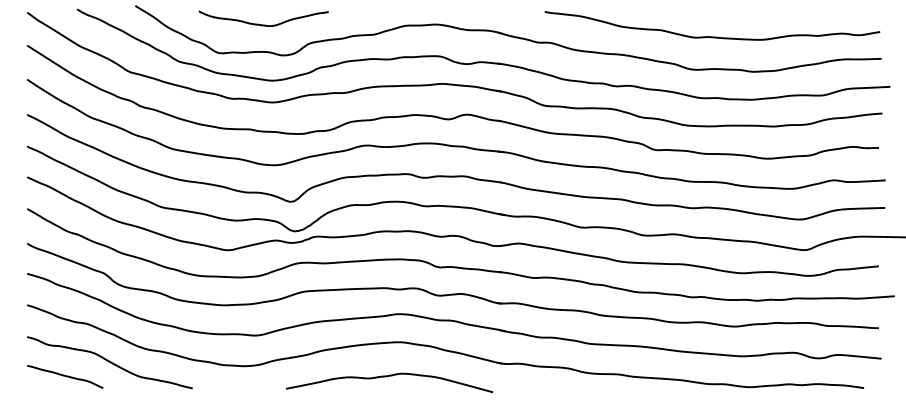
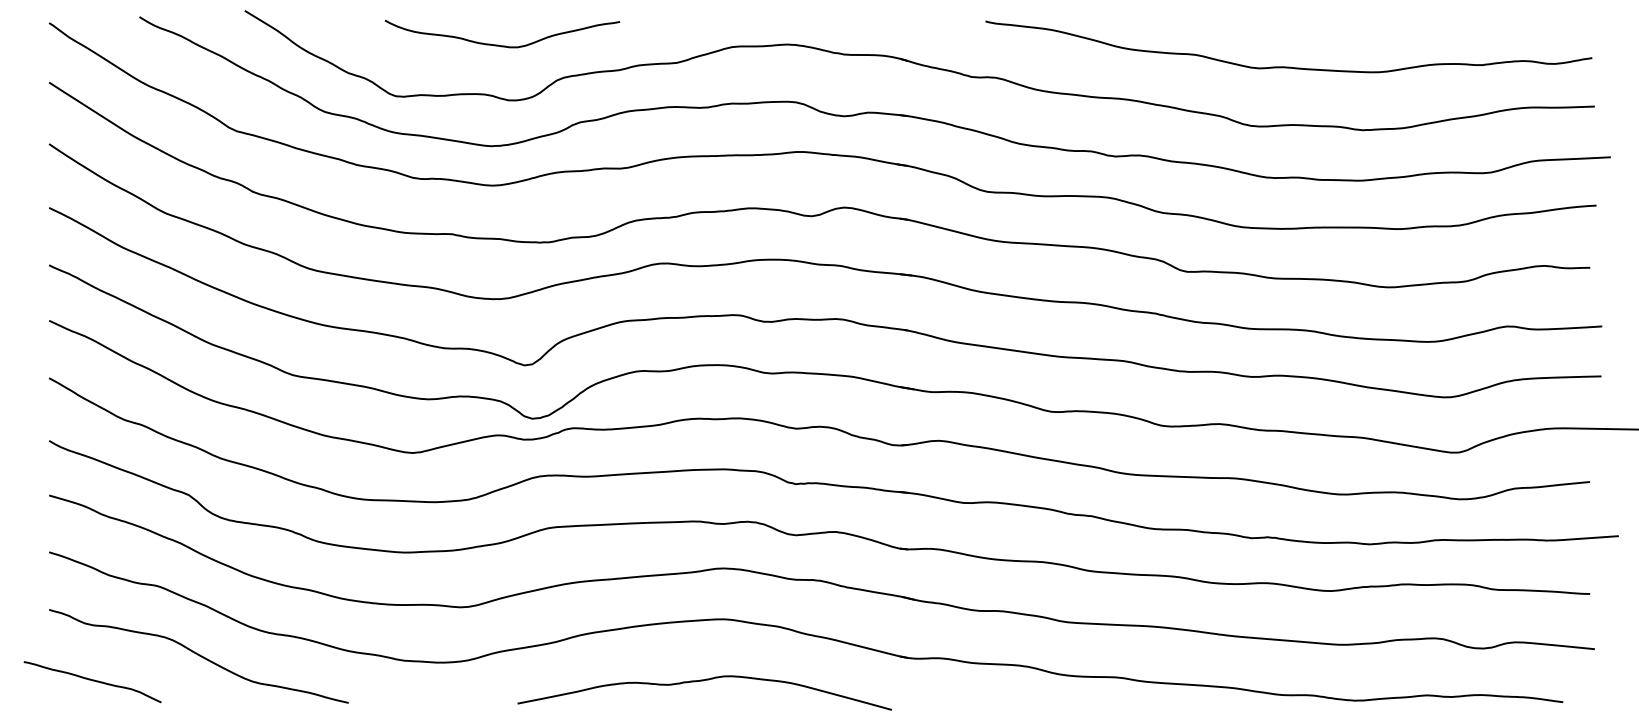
curve: (263, 24) -> (502, 44), moved
curve: (65, 376) -> (93, 681), moved

